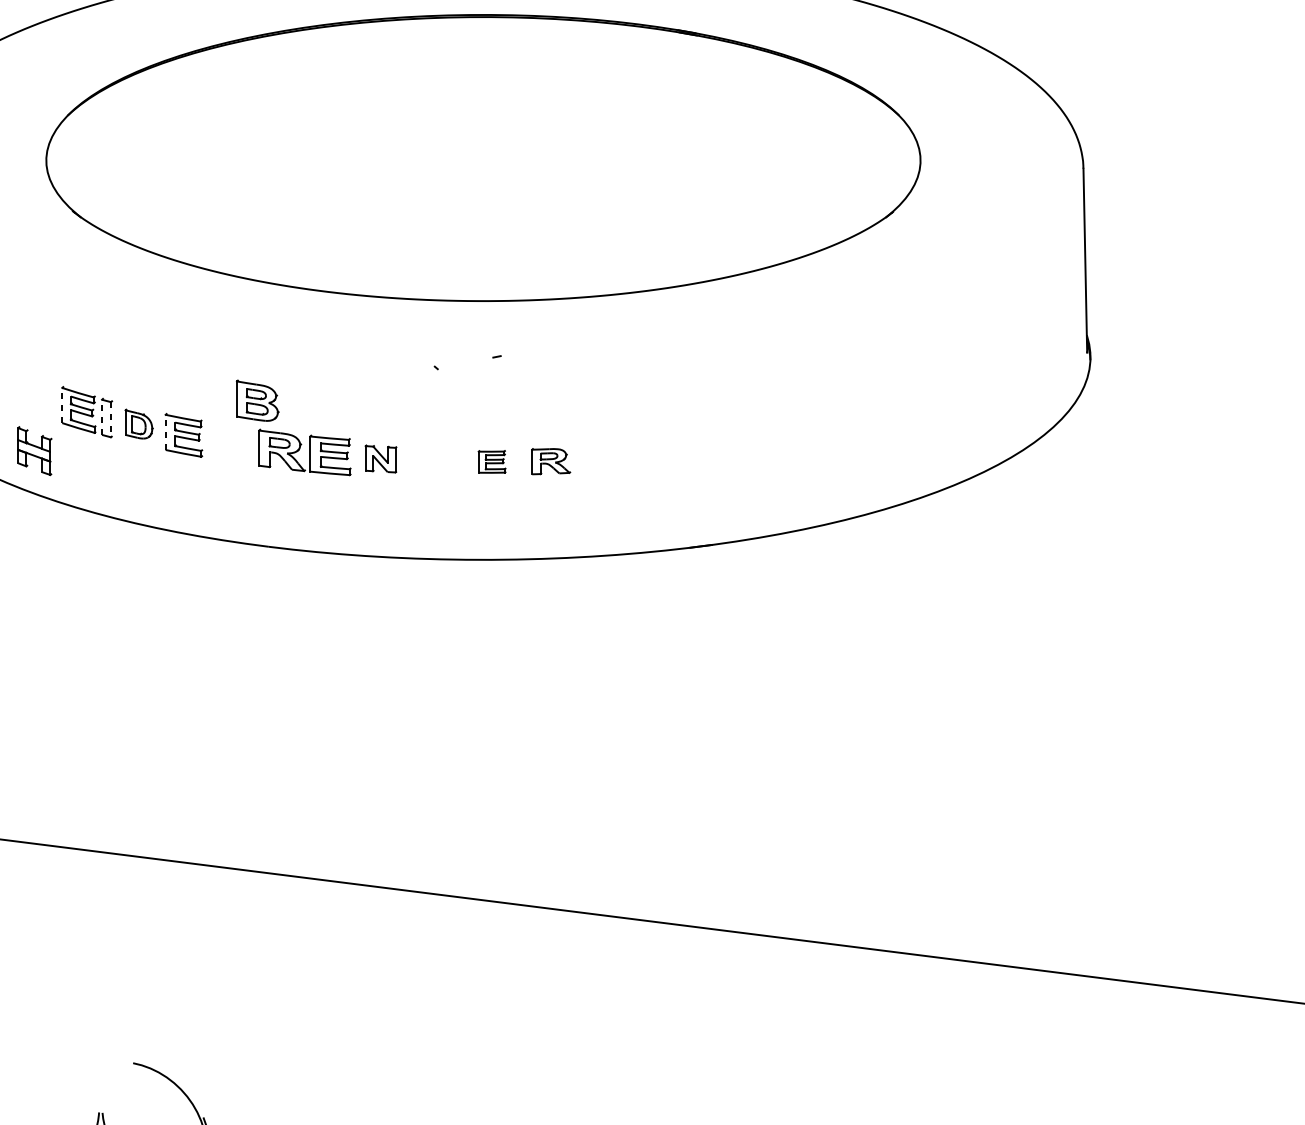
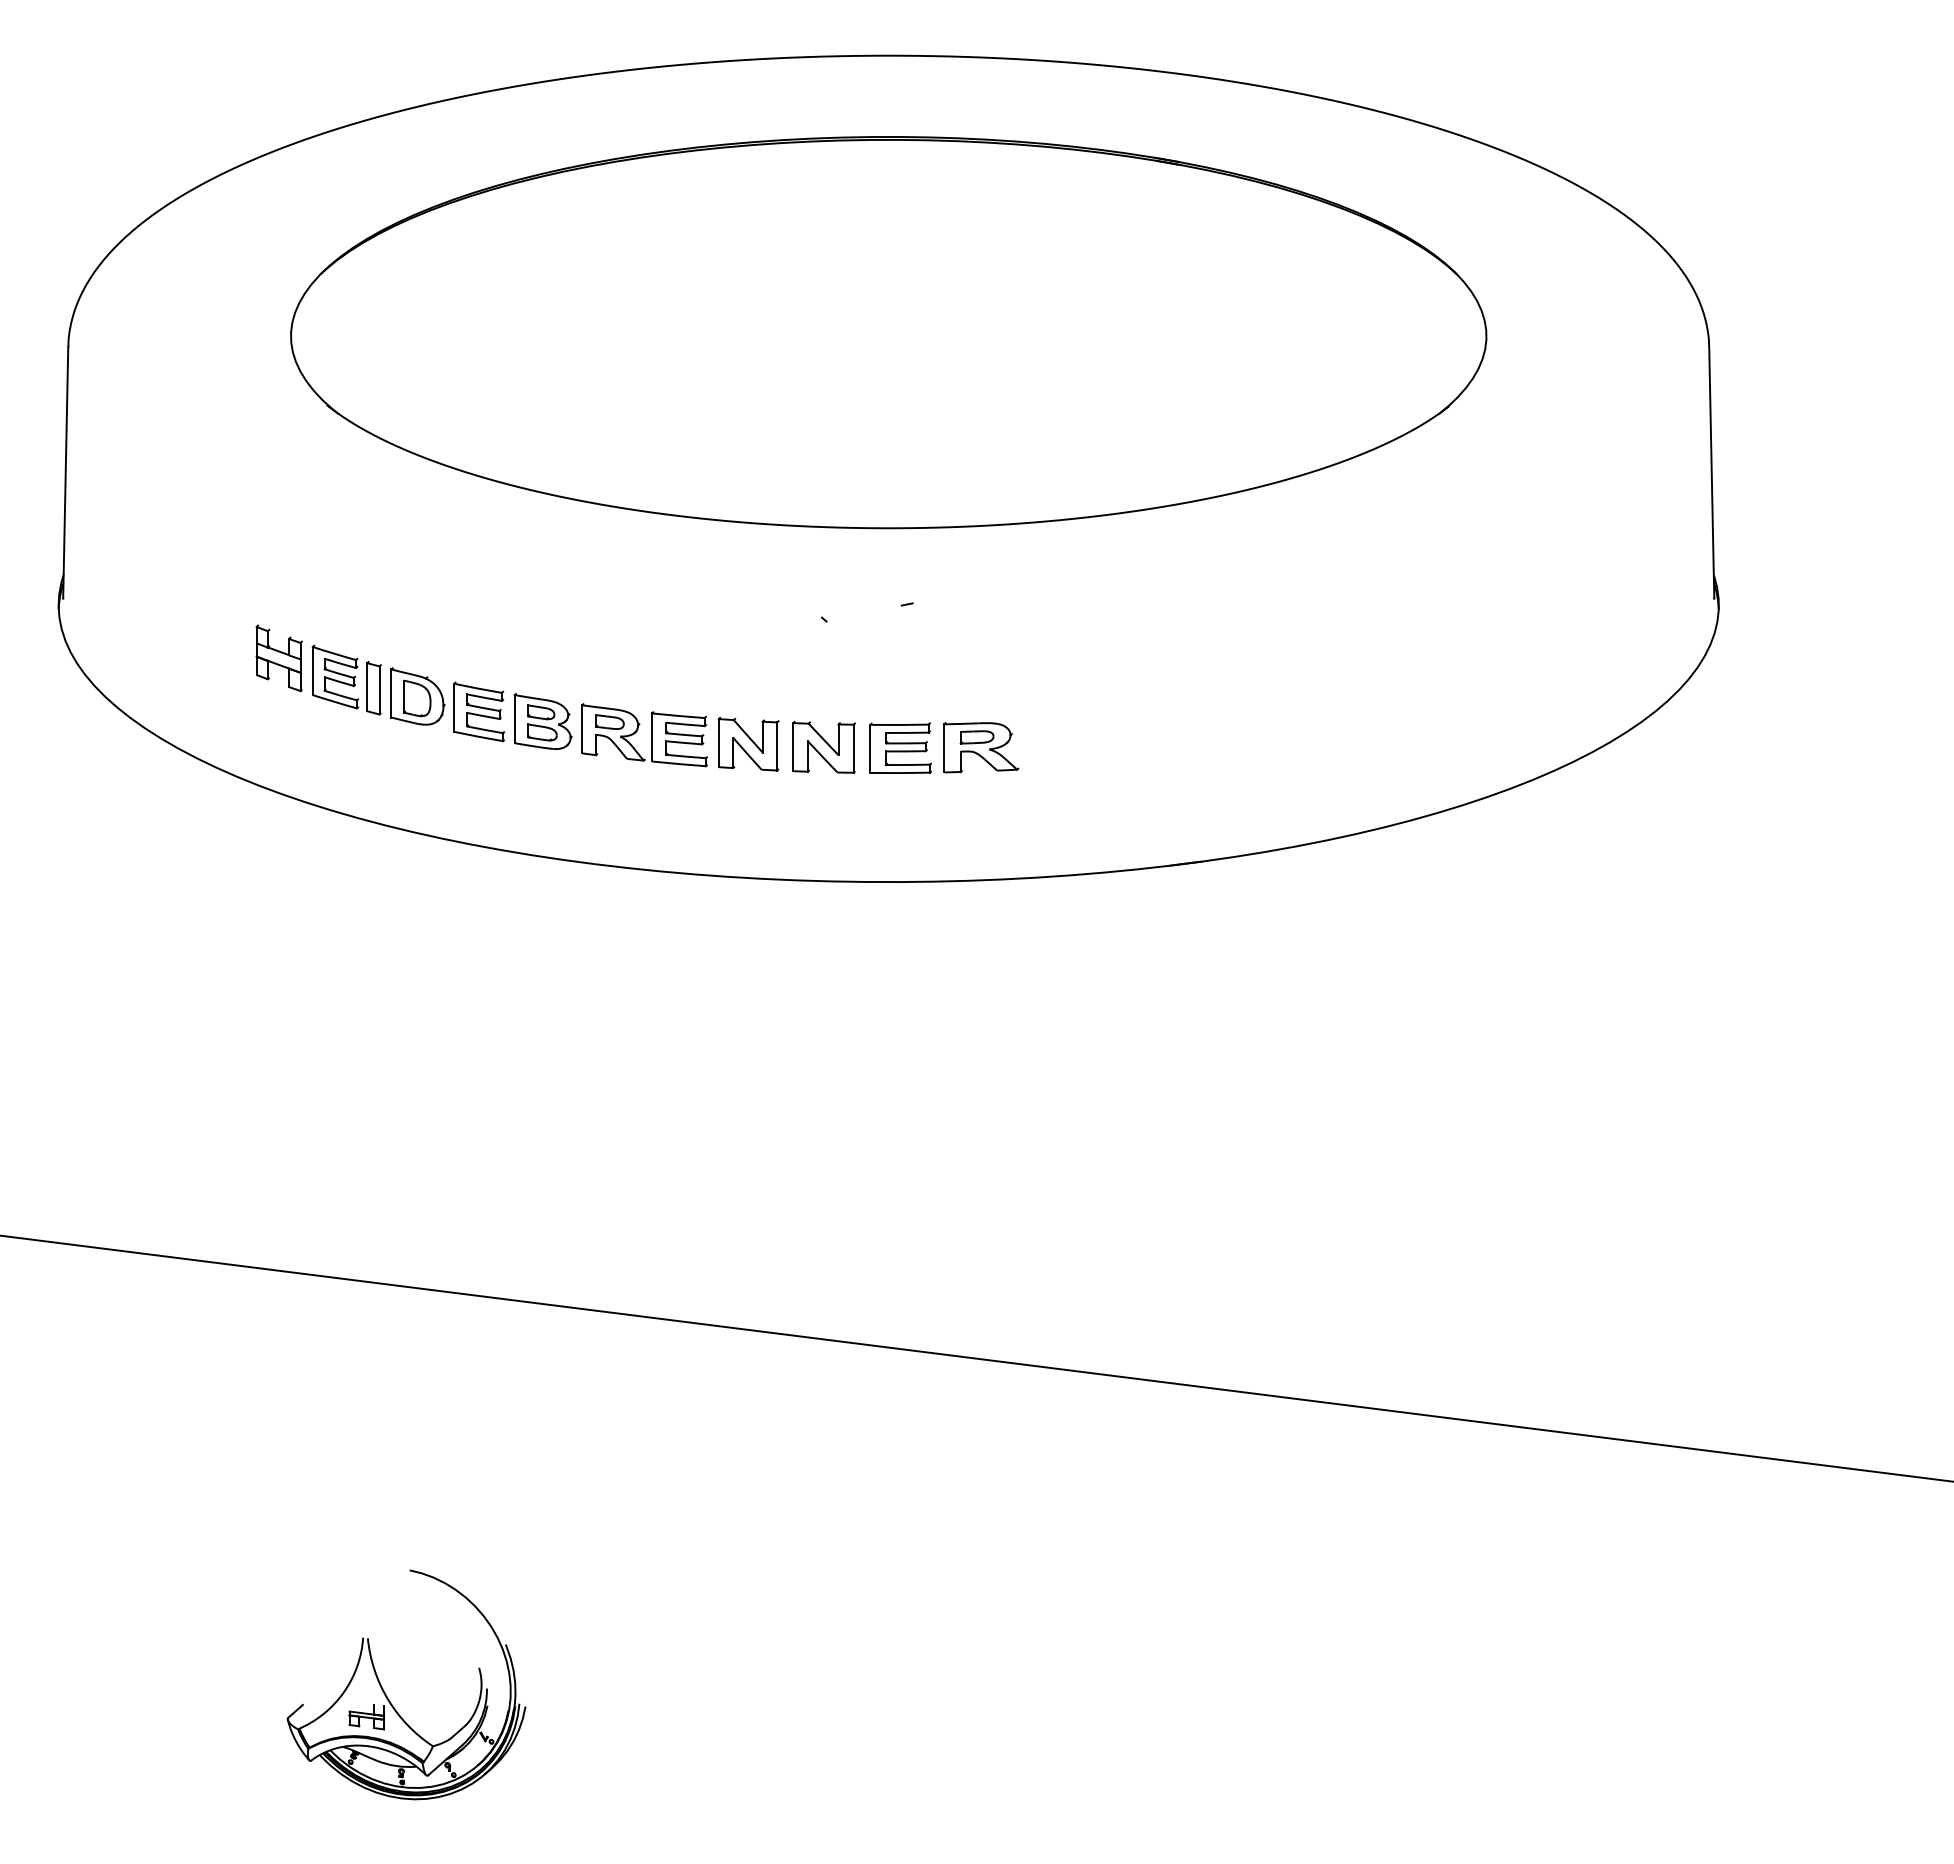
part: (257, 400) -> (542, 721), moved
line: (62, 405) -> (312, 670), dashed -> solid
line: (102, 416) -> (367, 686), dashed -> solid
line: (111, 419) -> (379, 690), dashed -> solid
part: (138, 424) -> (417, 696), size x1.43
line: (165, 432) -> (454, 707), dashed -> solid
part: (34, 451) -> (278, 658), moved
part: (380, 458) -> (748, 743), size x1.43
part: (435, 460) -> (823, 746), added
part: (492, 461) -> (900, 747), size x1.67
part: (551, 461) -> (981, 747), size x1.43

